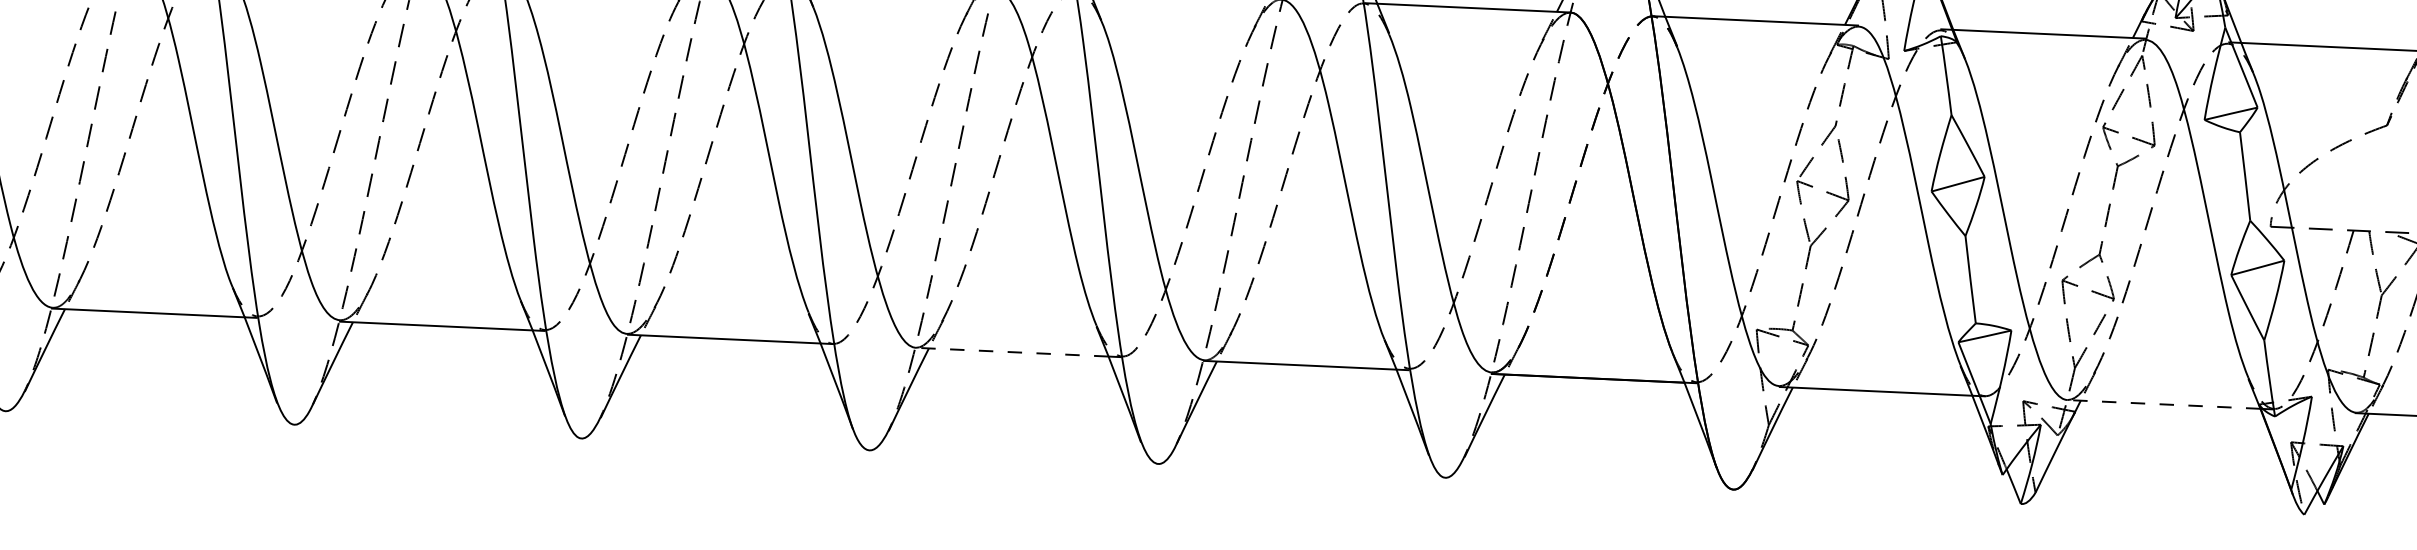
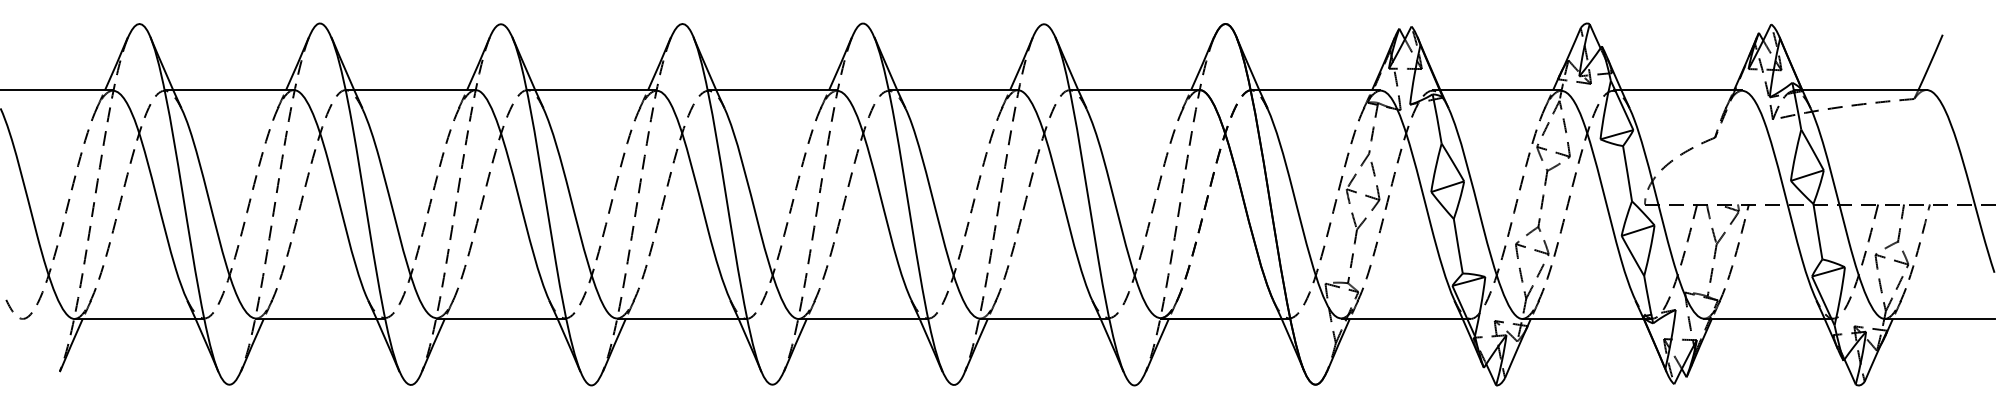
line: (1012, 352) -> (859, 319), dashed -> solid
line: (2164, 403) -> (1583, 318), dashed -> solid

